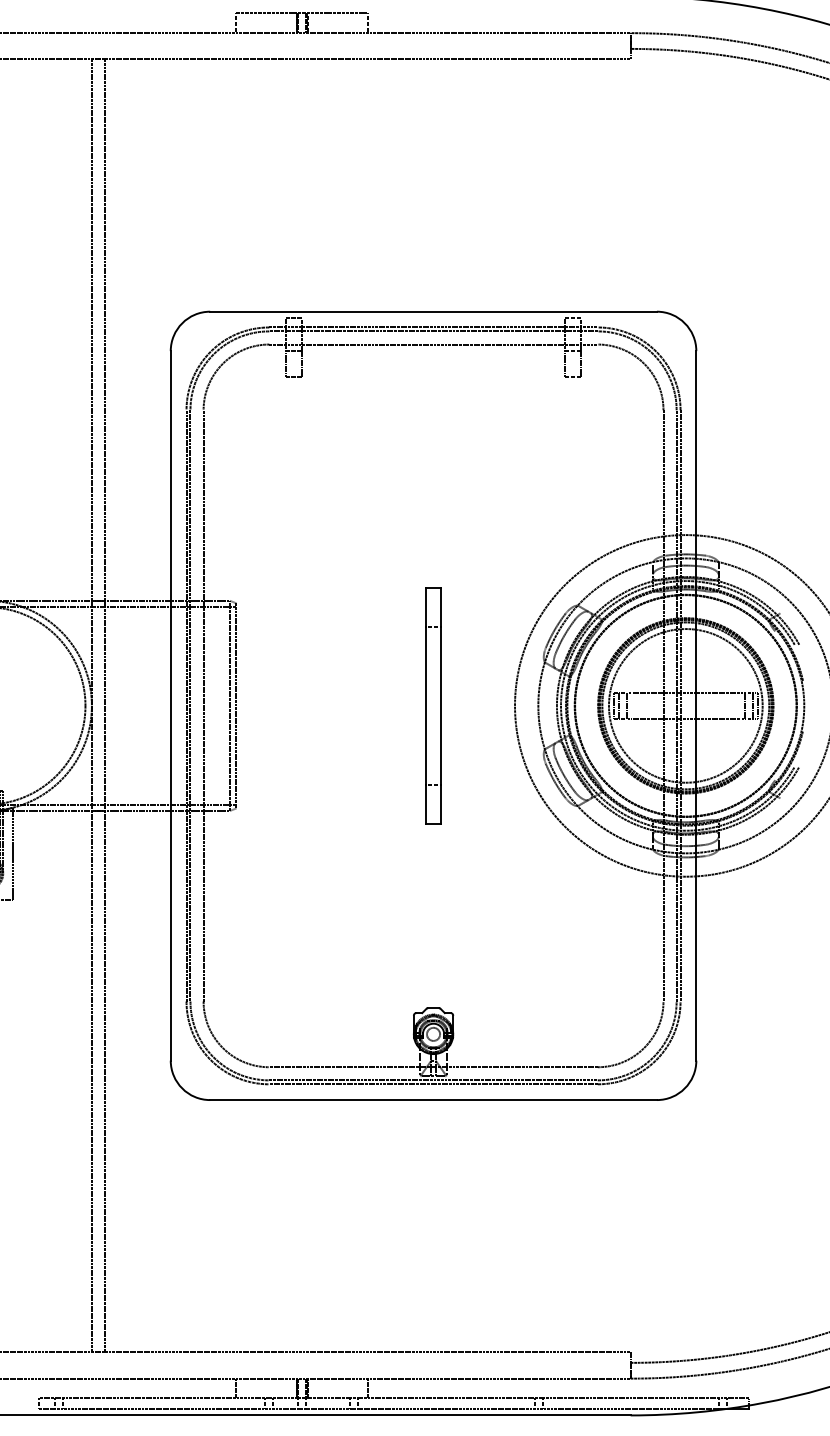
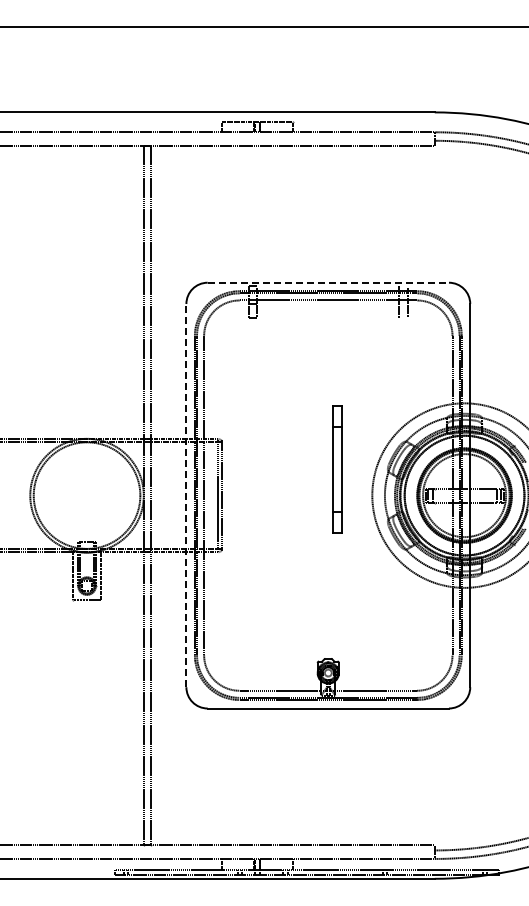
line: (433, 311) -> (328, 282), solid -> dashed
line: (170, 705) -> (186, 495), solid -> dashed
part: (433, 705) -> (337, 469), moved

